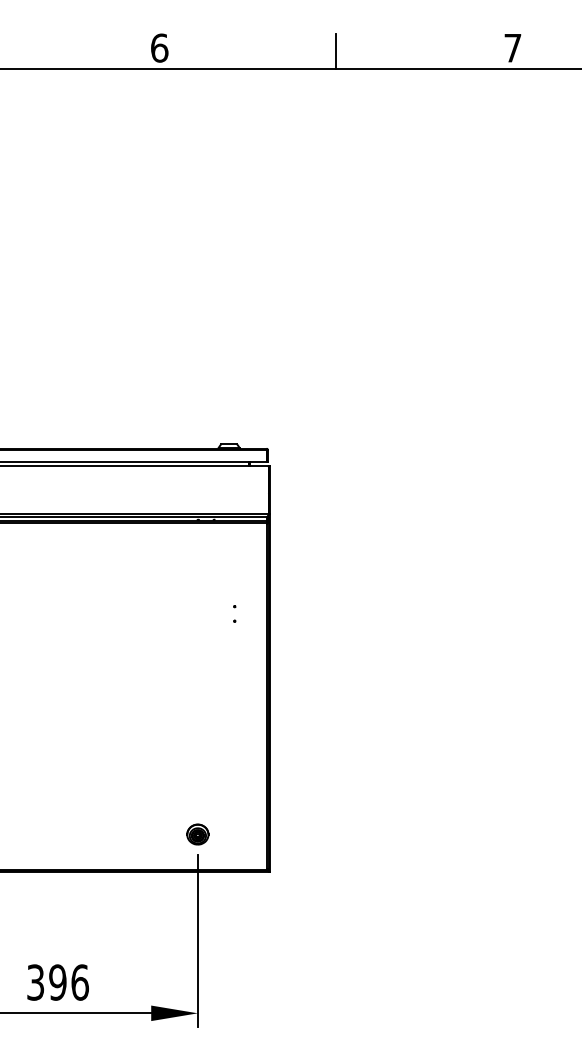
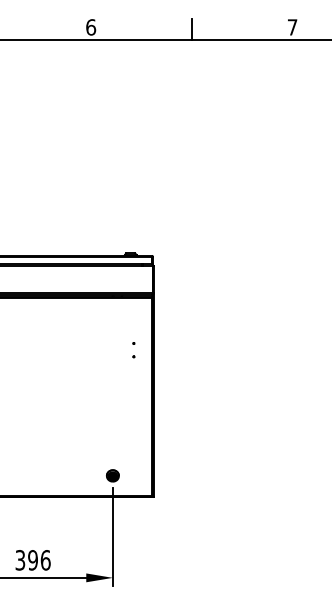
part: (234, 612) -> (133, 349), size x1.6

